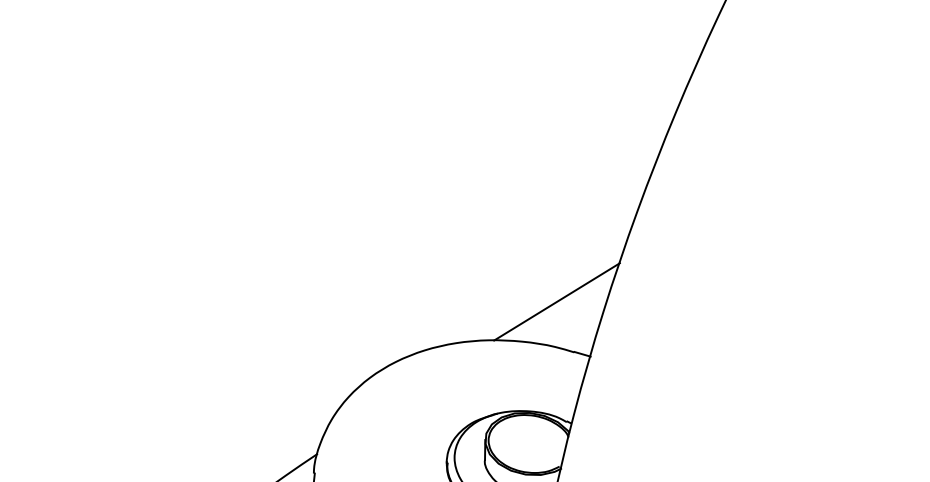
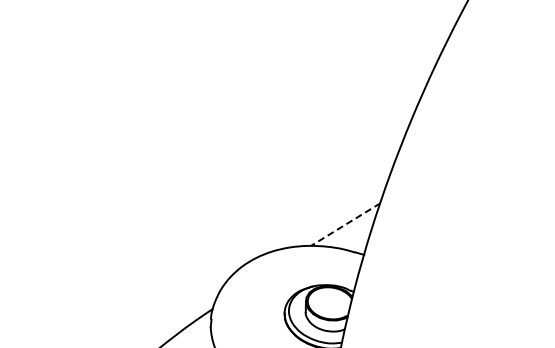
line: (556, 301) -> (345, 224), solid -> dashed

